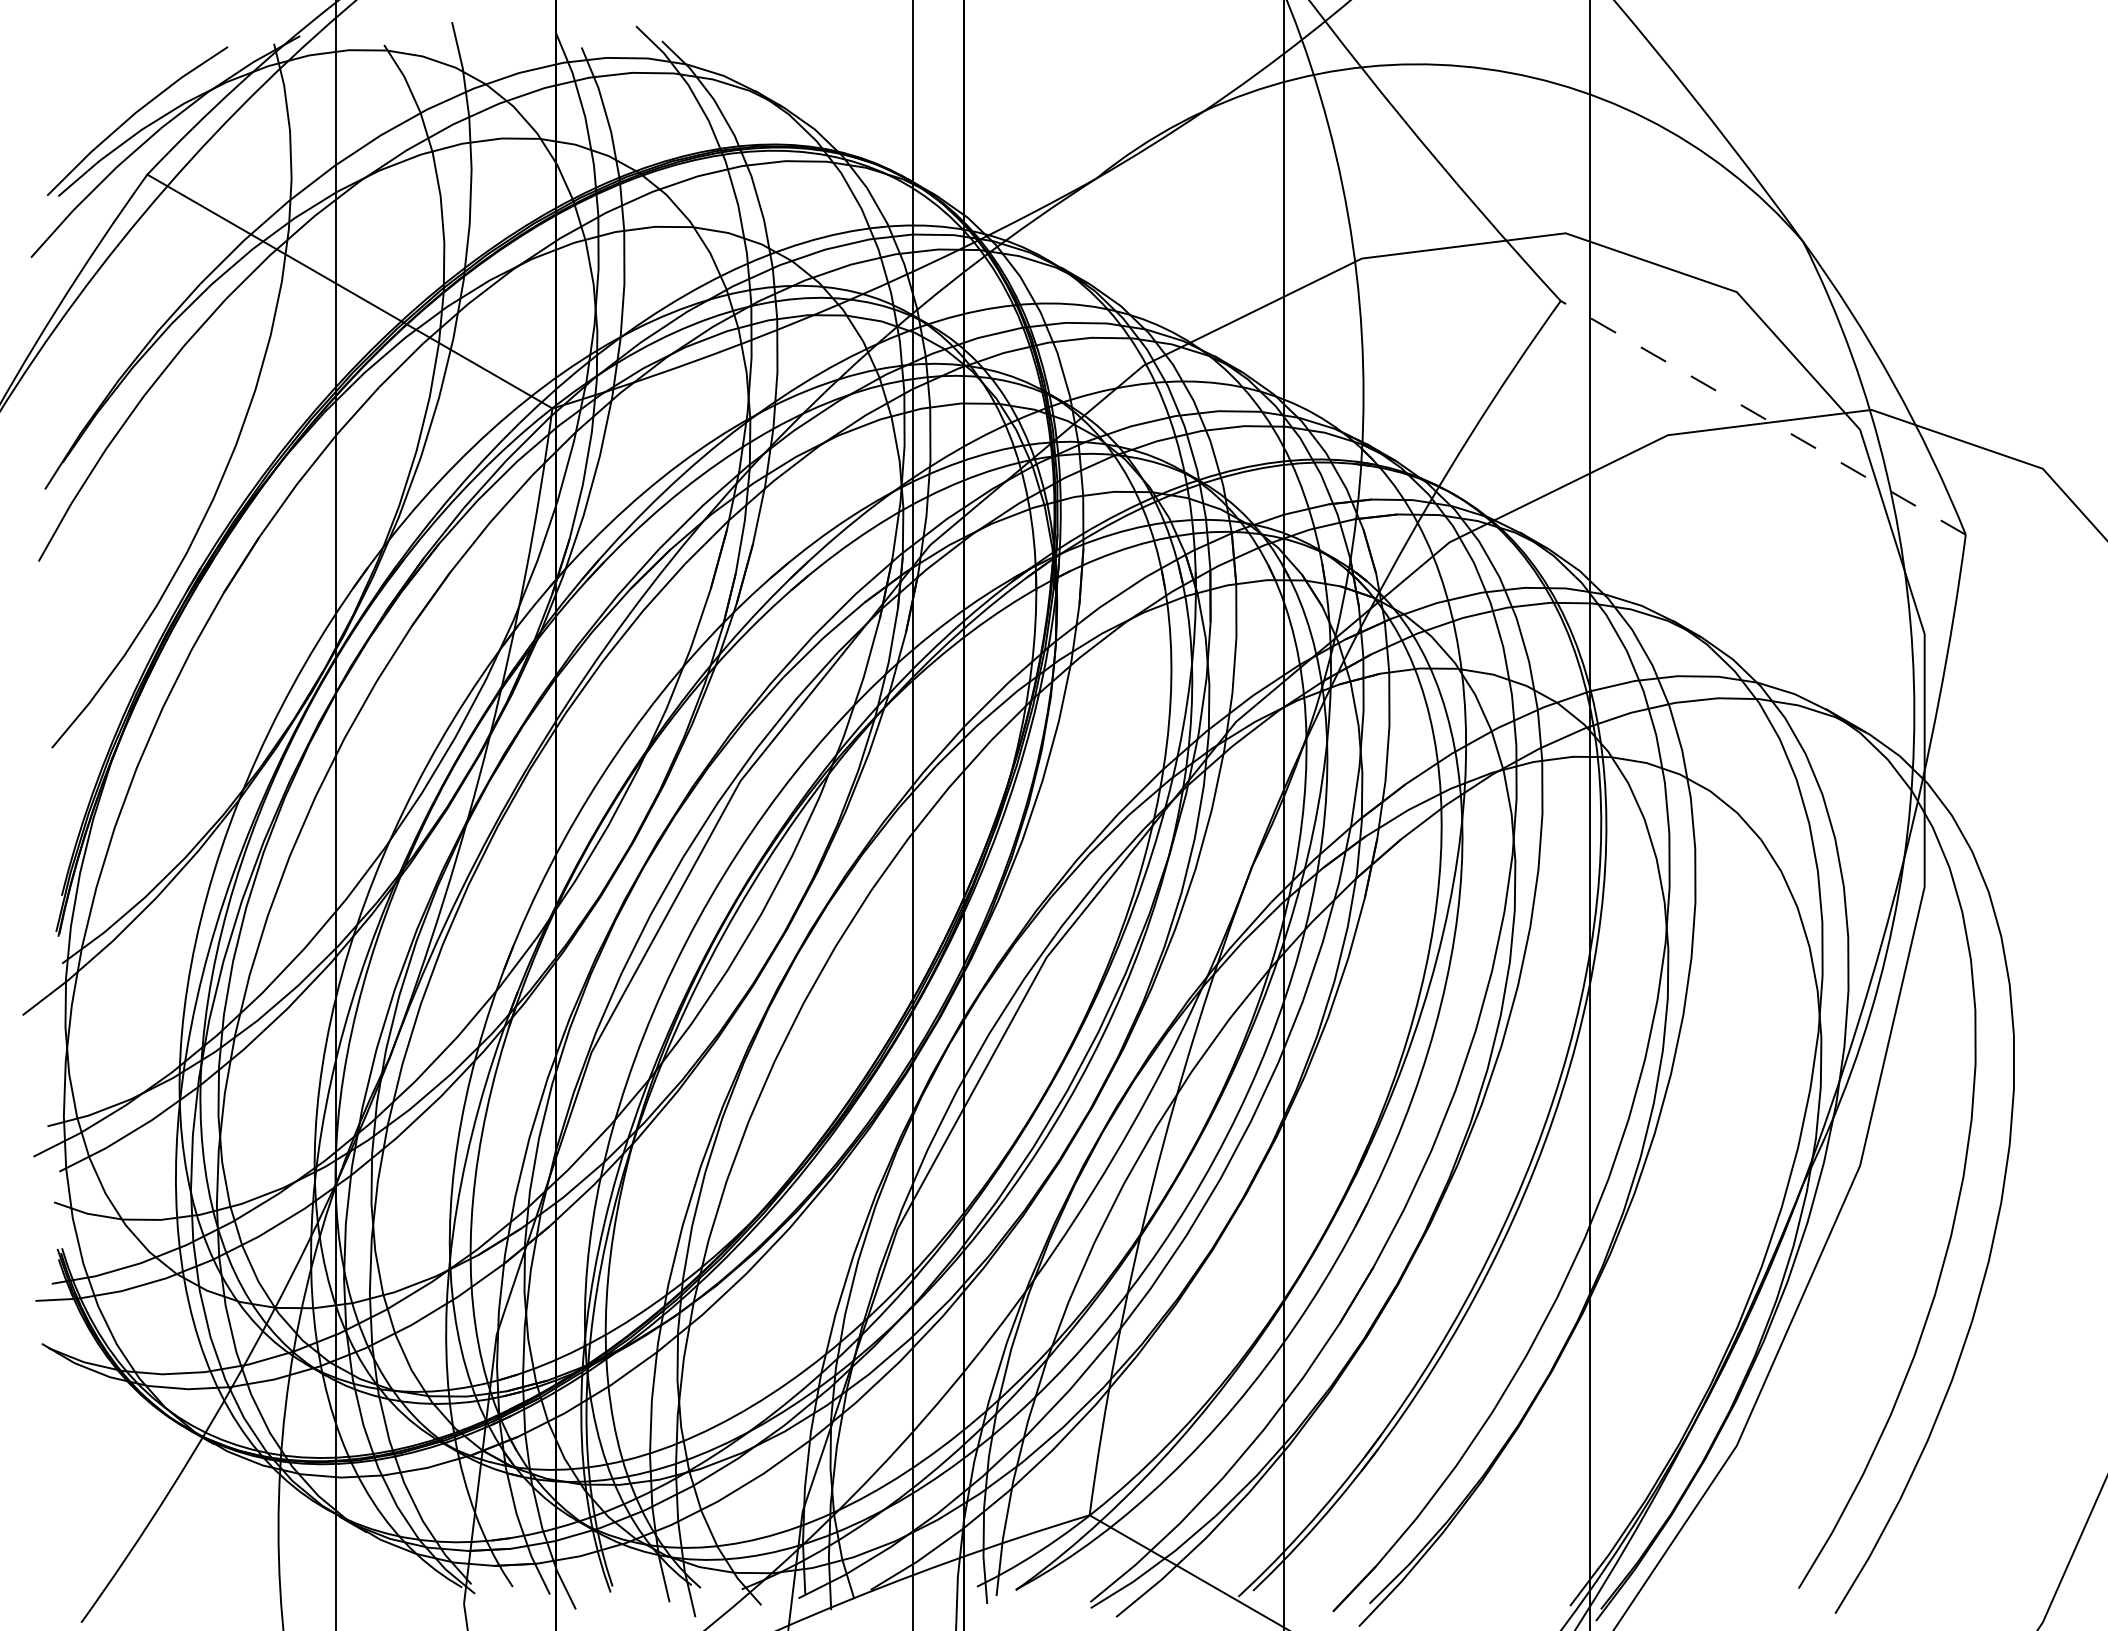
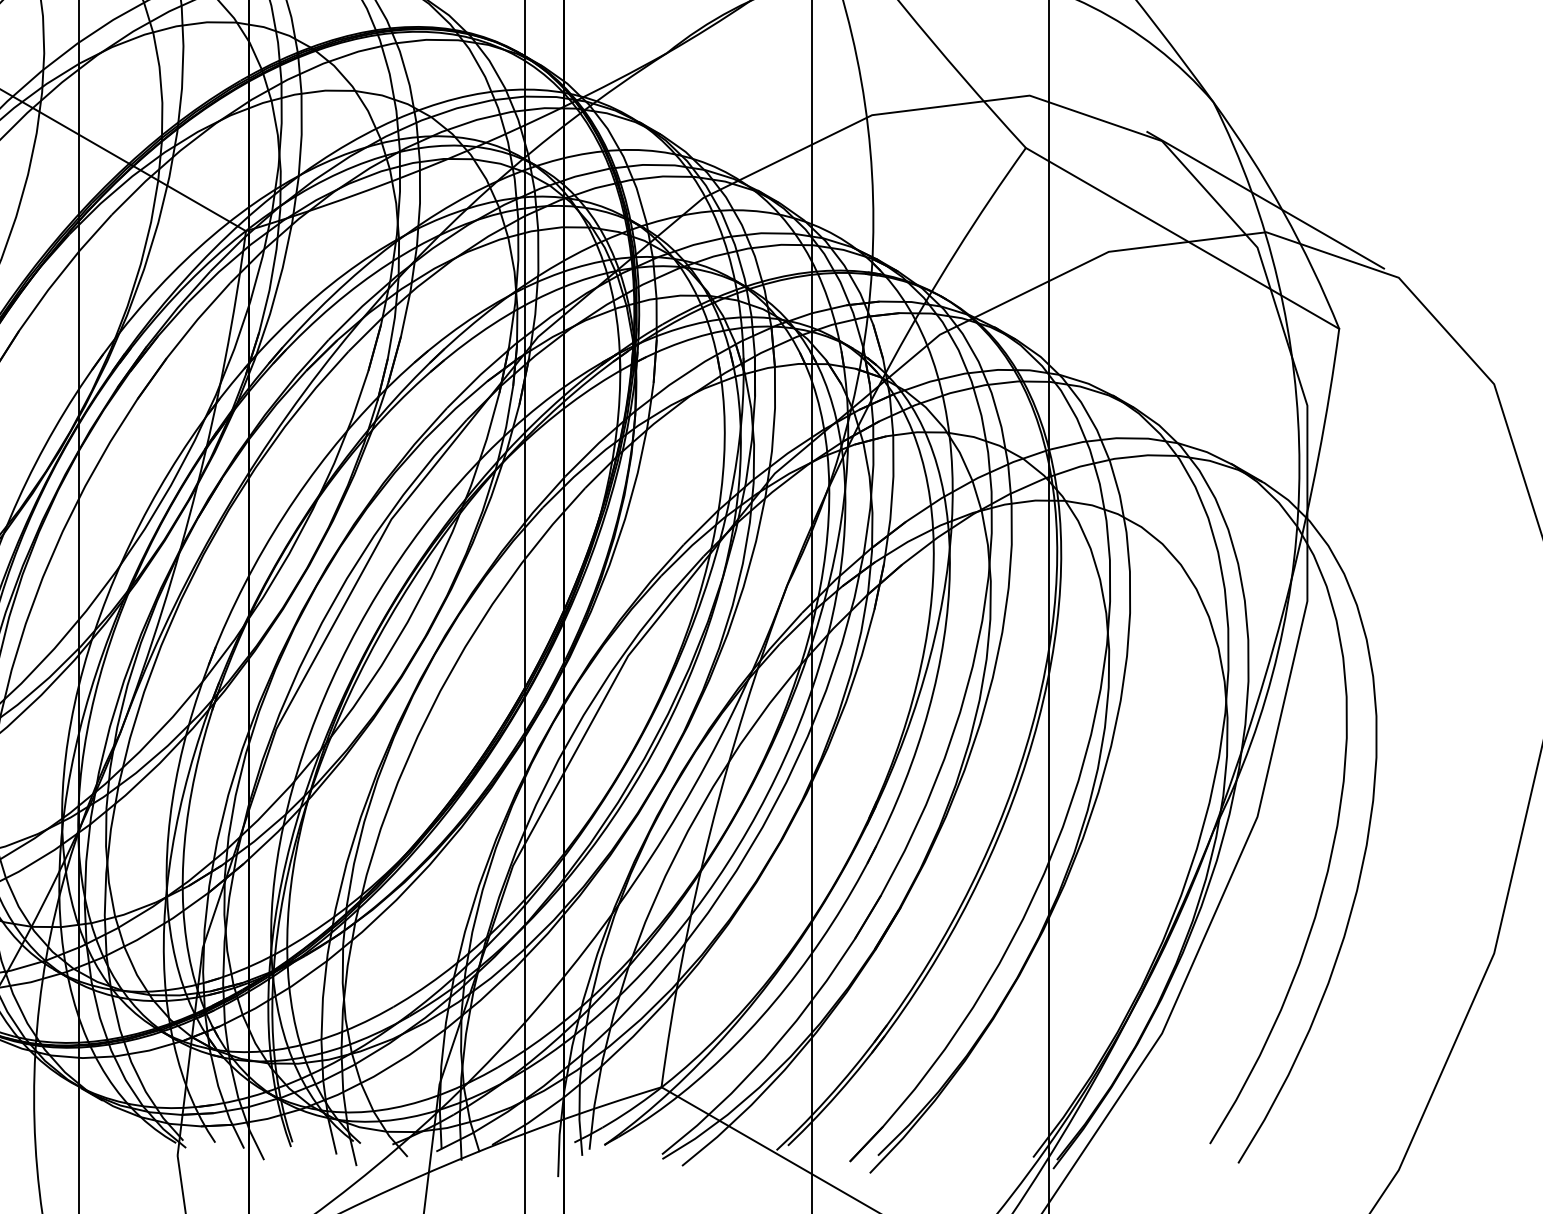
line: (1870, 368) -> (1265, 200), added
line: (1763, 417) -> (1182, 238), dashed -> solid

